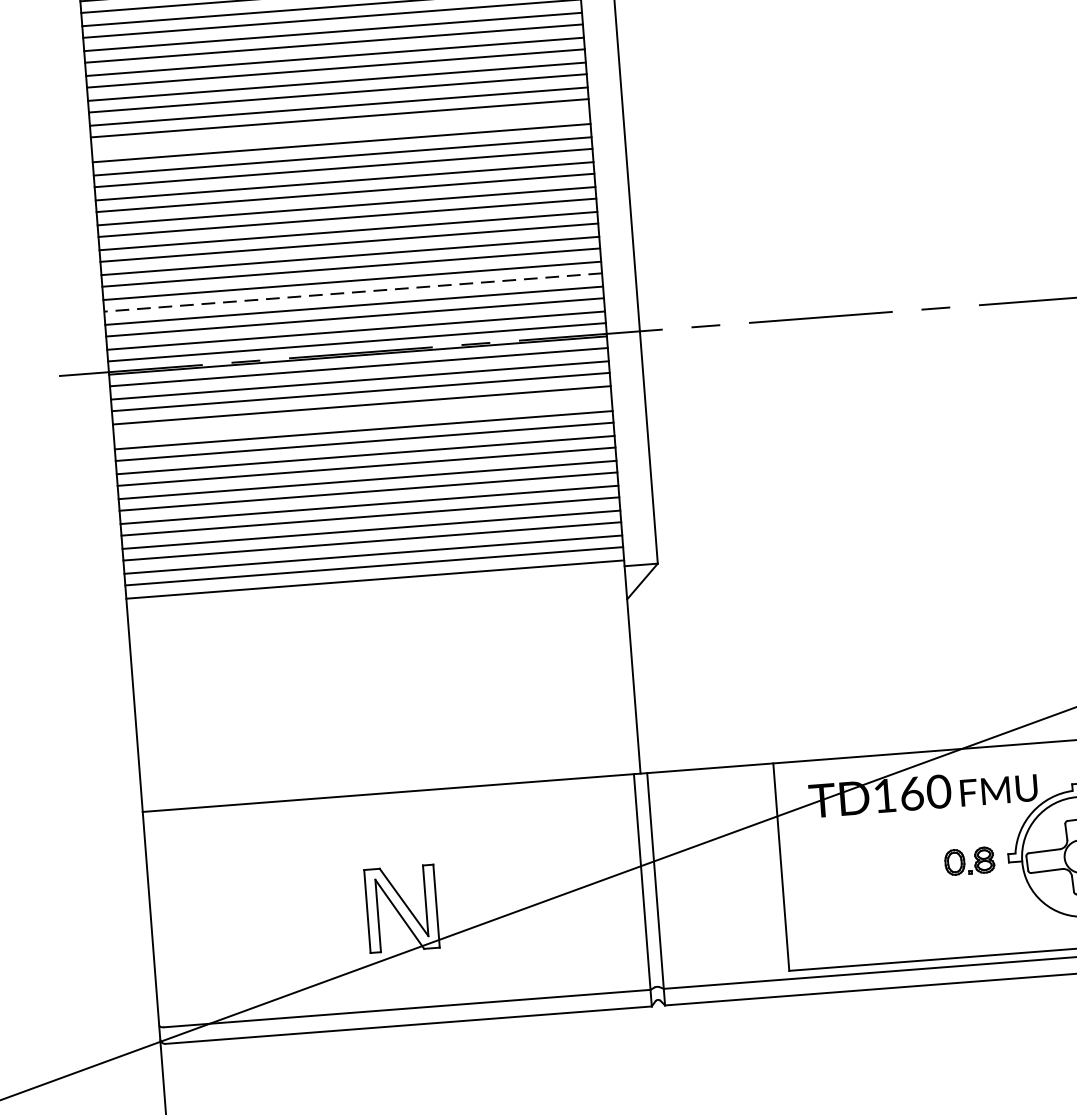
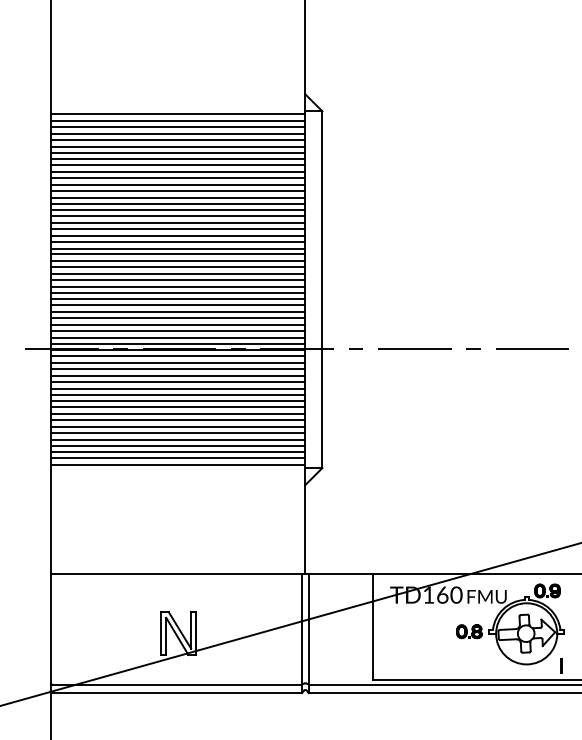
line: (339, 131) -> (177, 235), added
line: (352, 293) -> (177, 318), dashed -> solid
line: (361, 416) -> (177, 381), added

